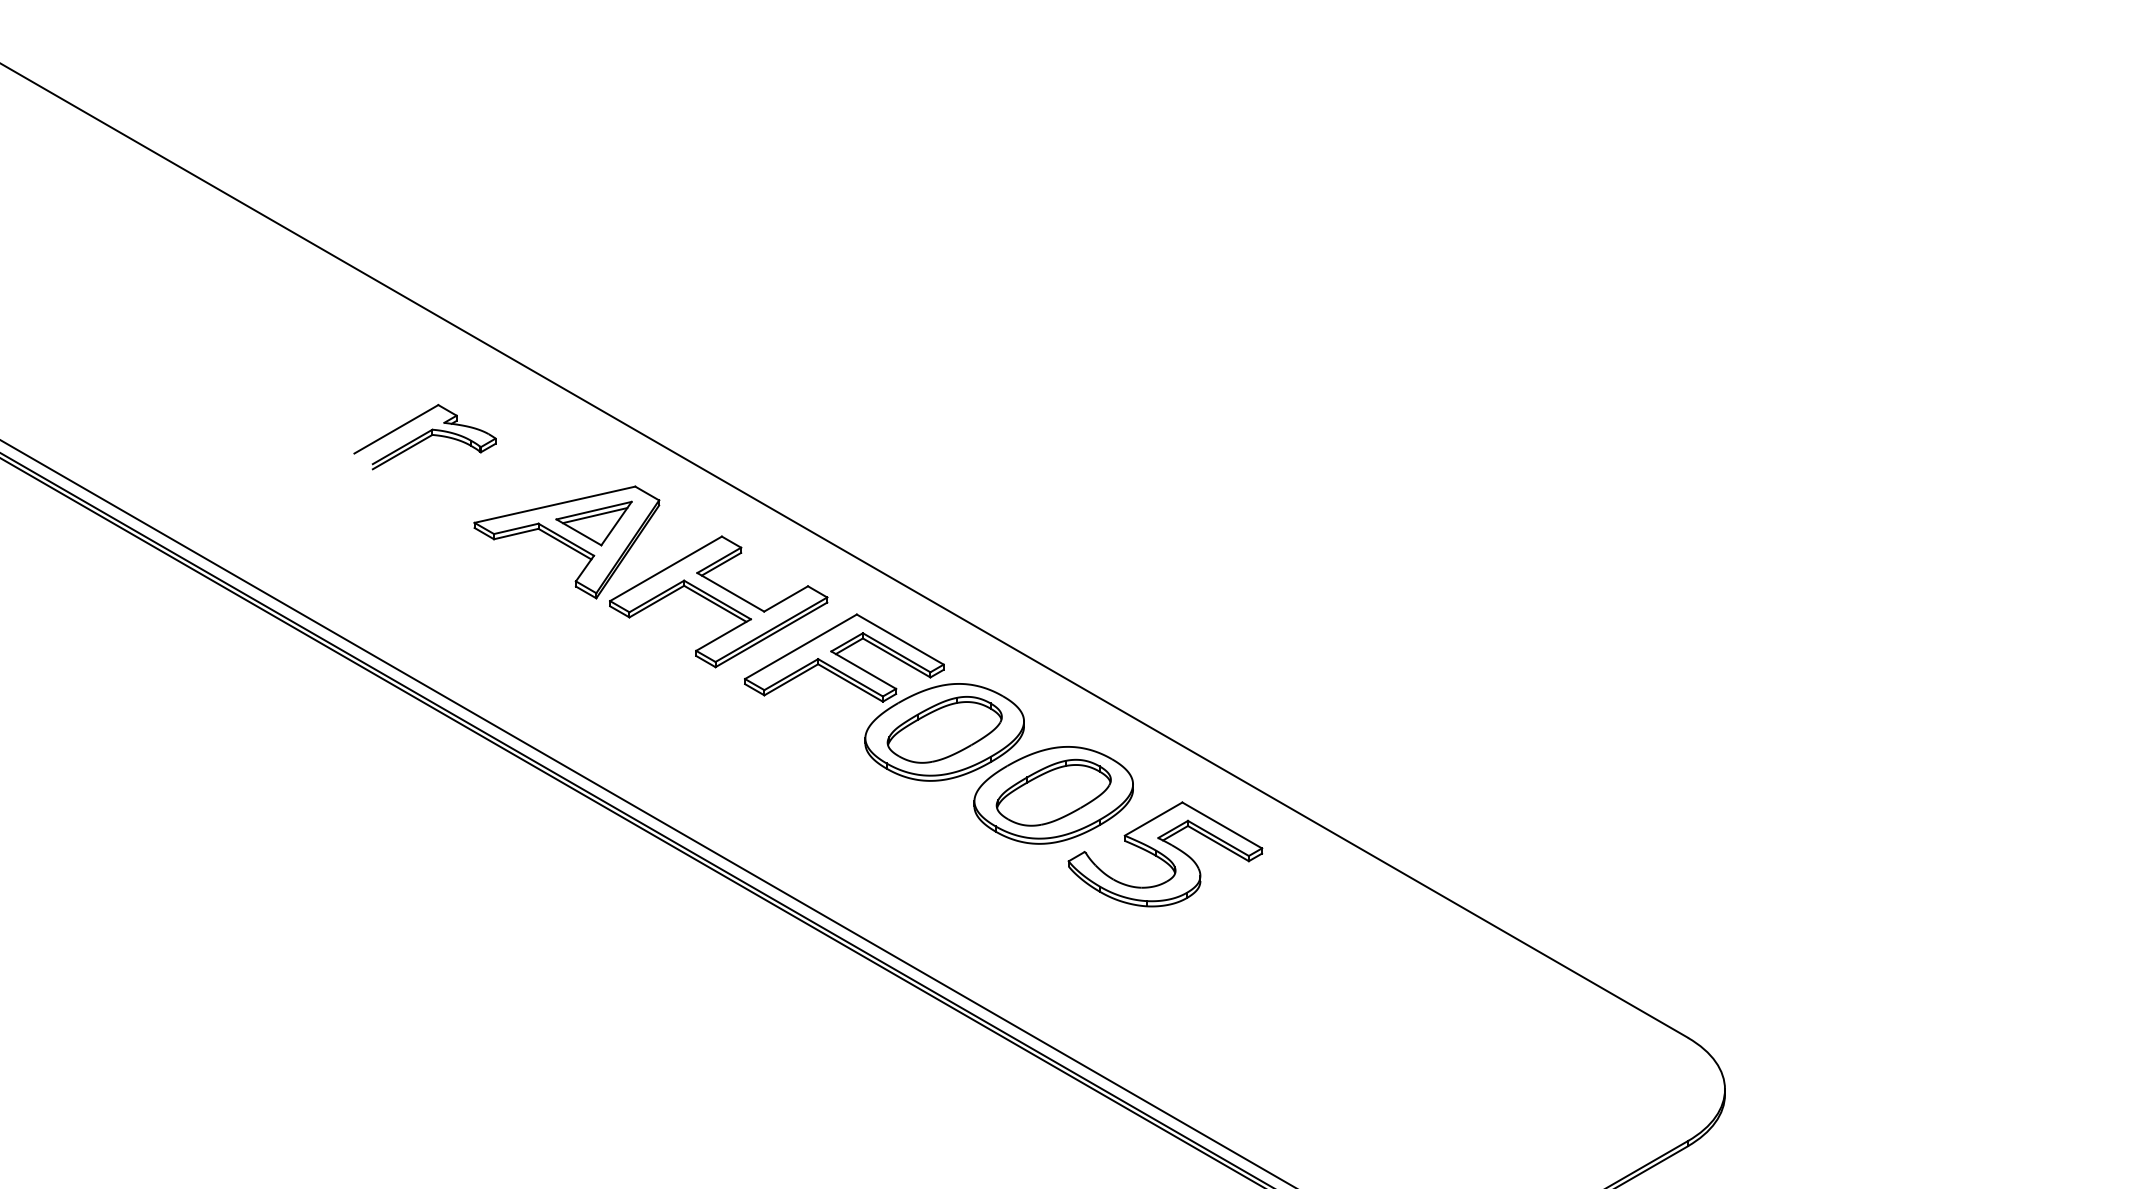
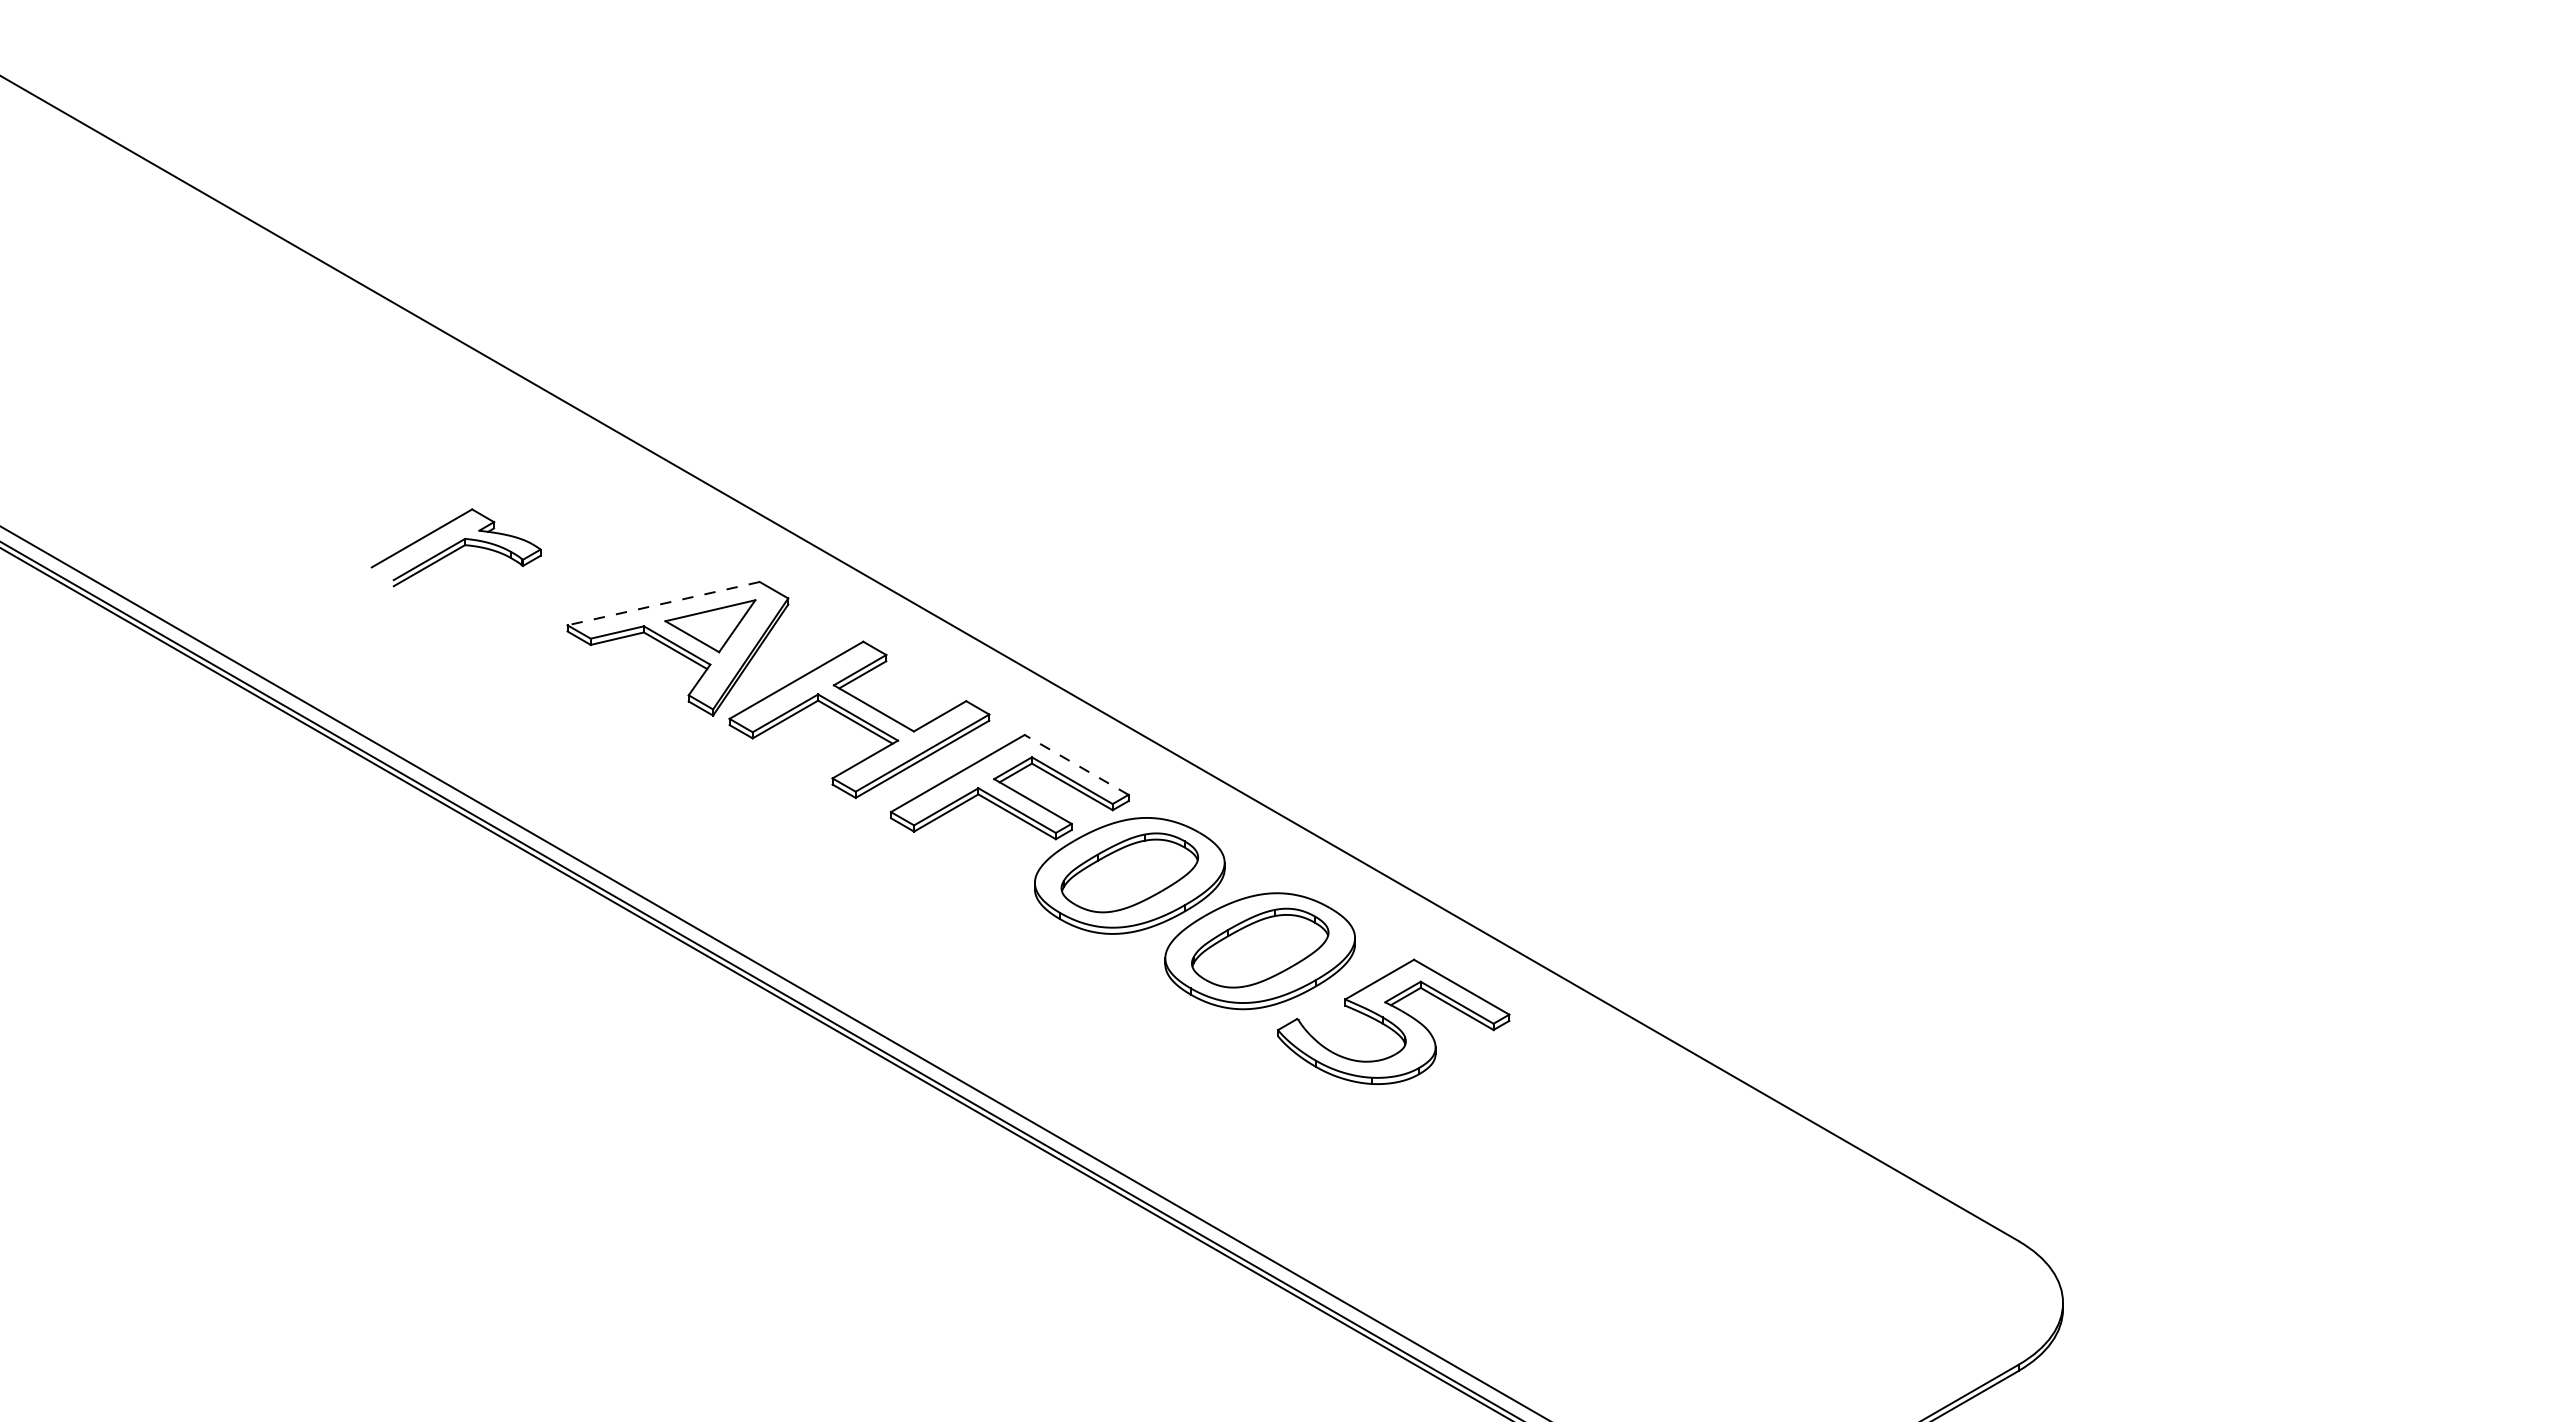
part: (424, 436) -> (455, 547), moved
line: (554, 504) -> (663, 603), solid -> dashed
line: (594, 515) -> (711, 616), removed
line: (900, 639) -> (1076, 764), solid -> dashed

